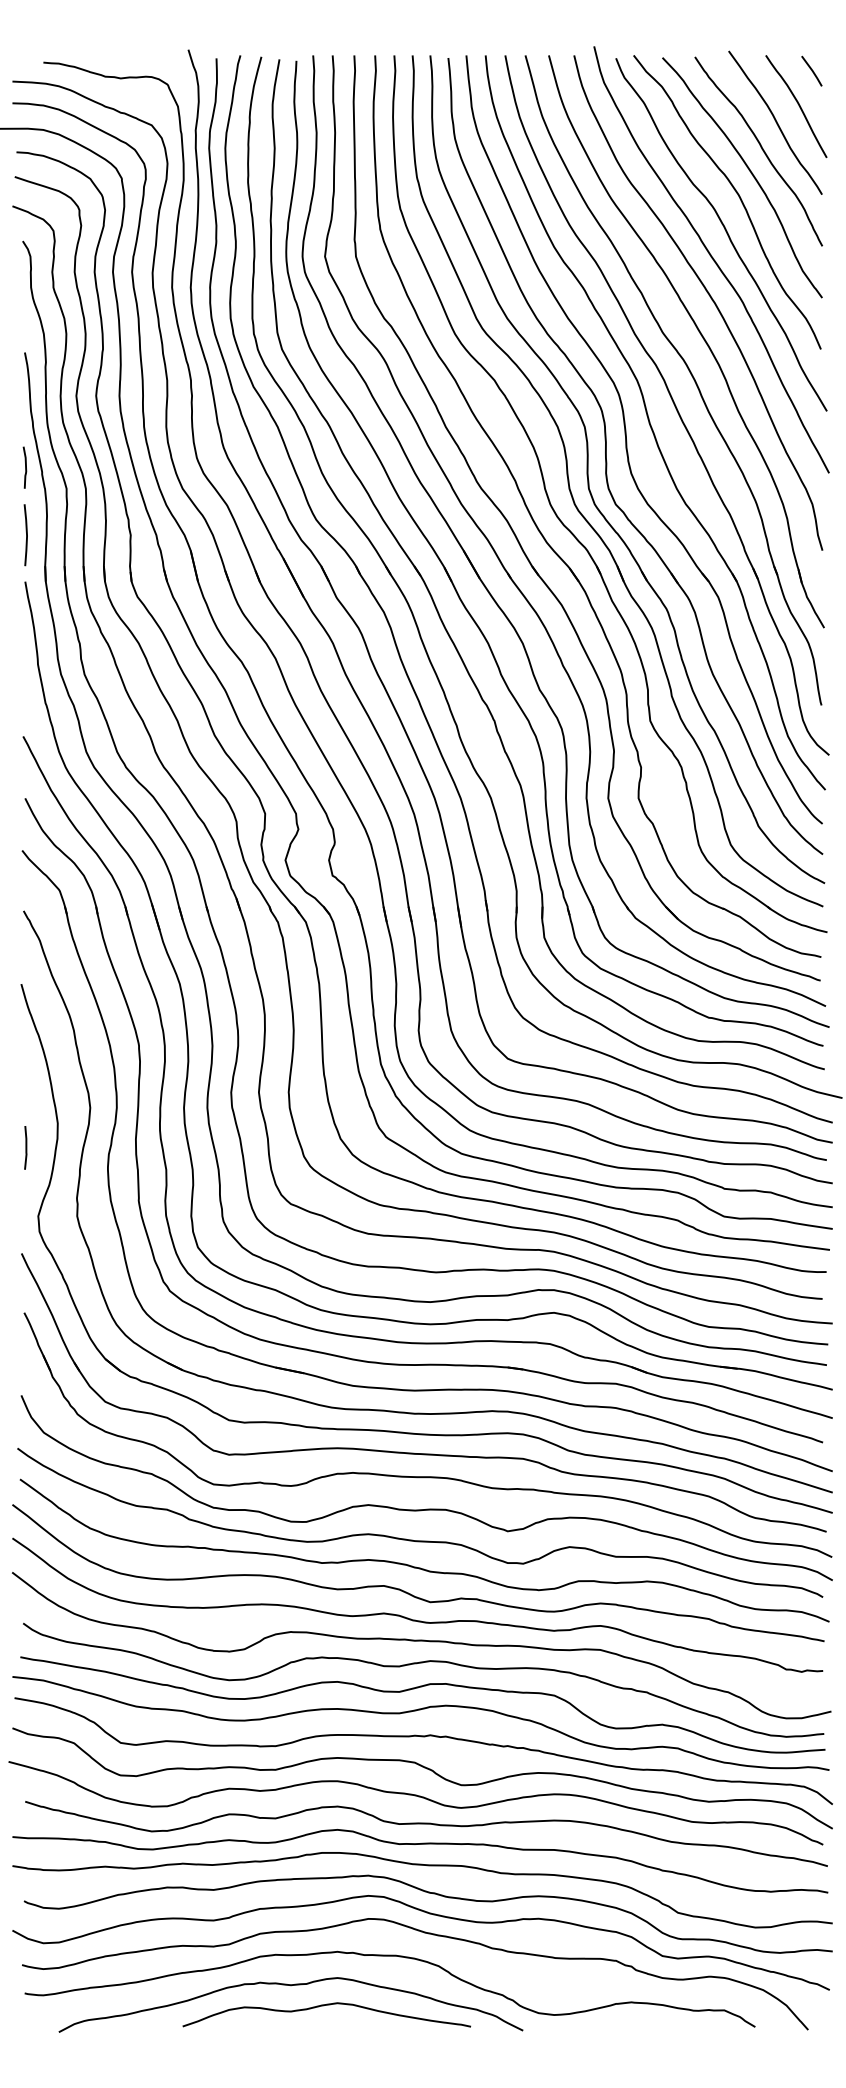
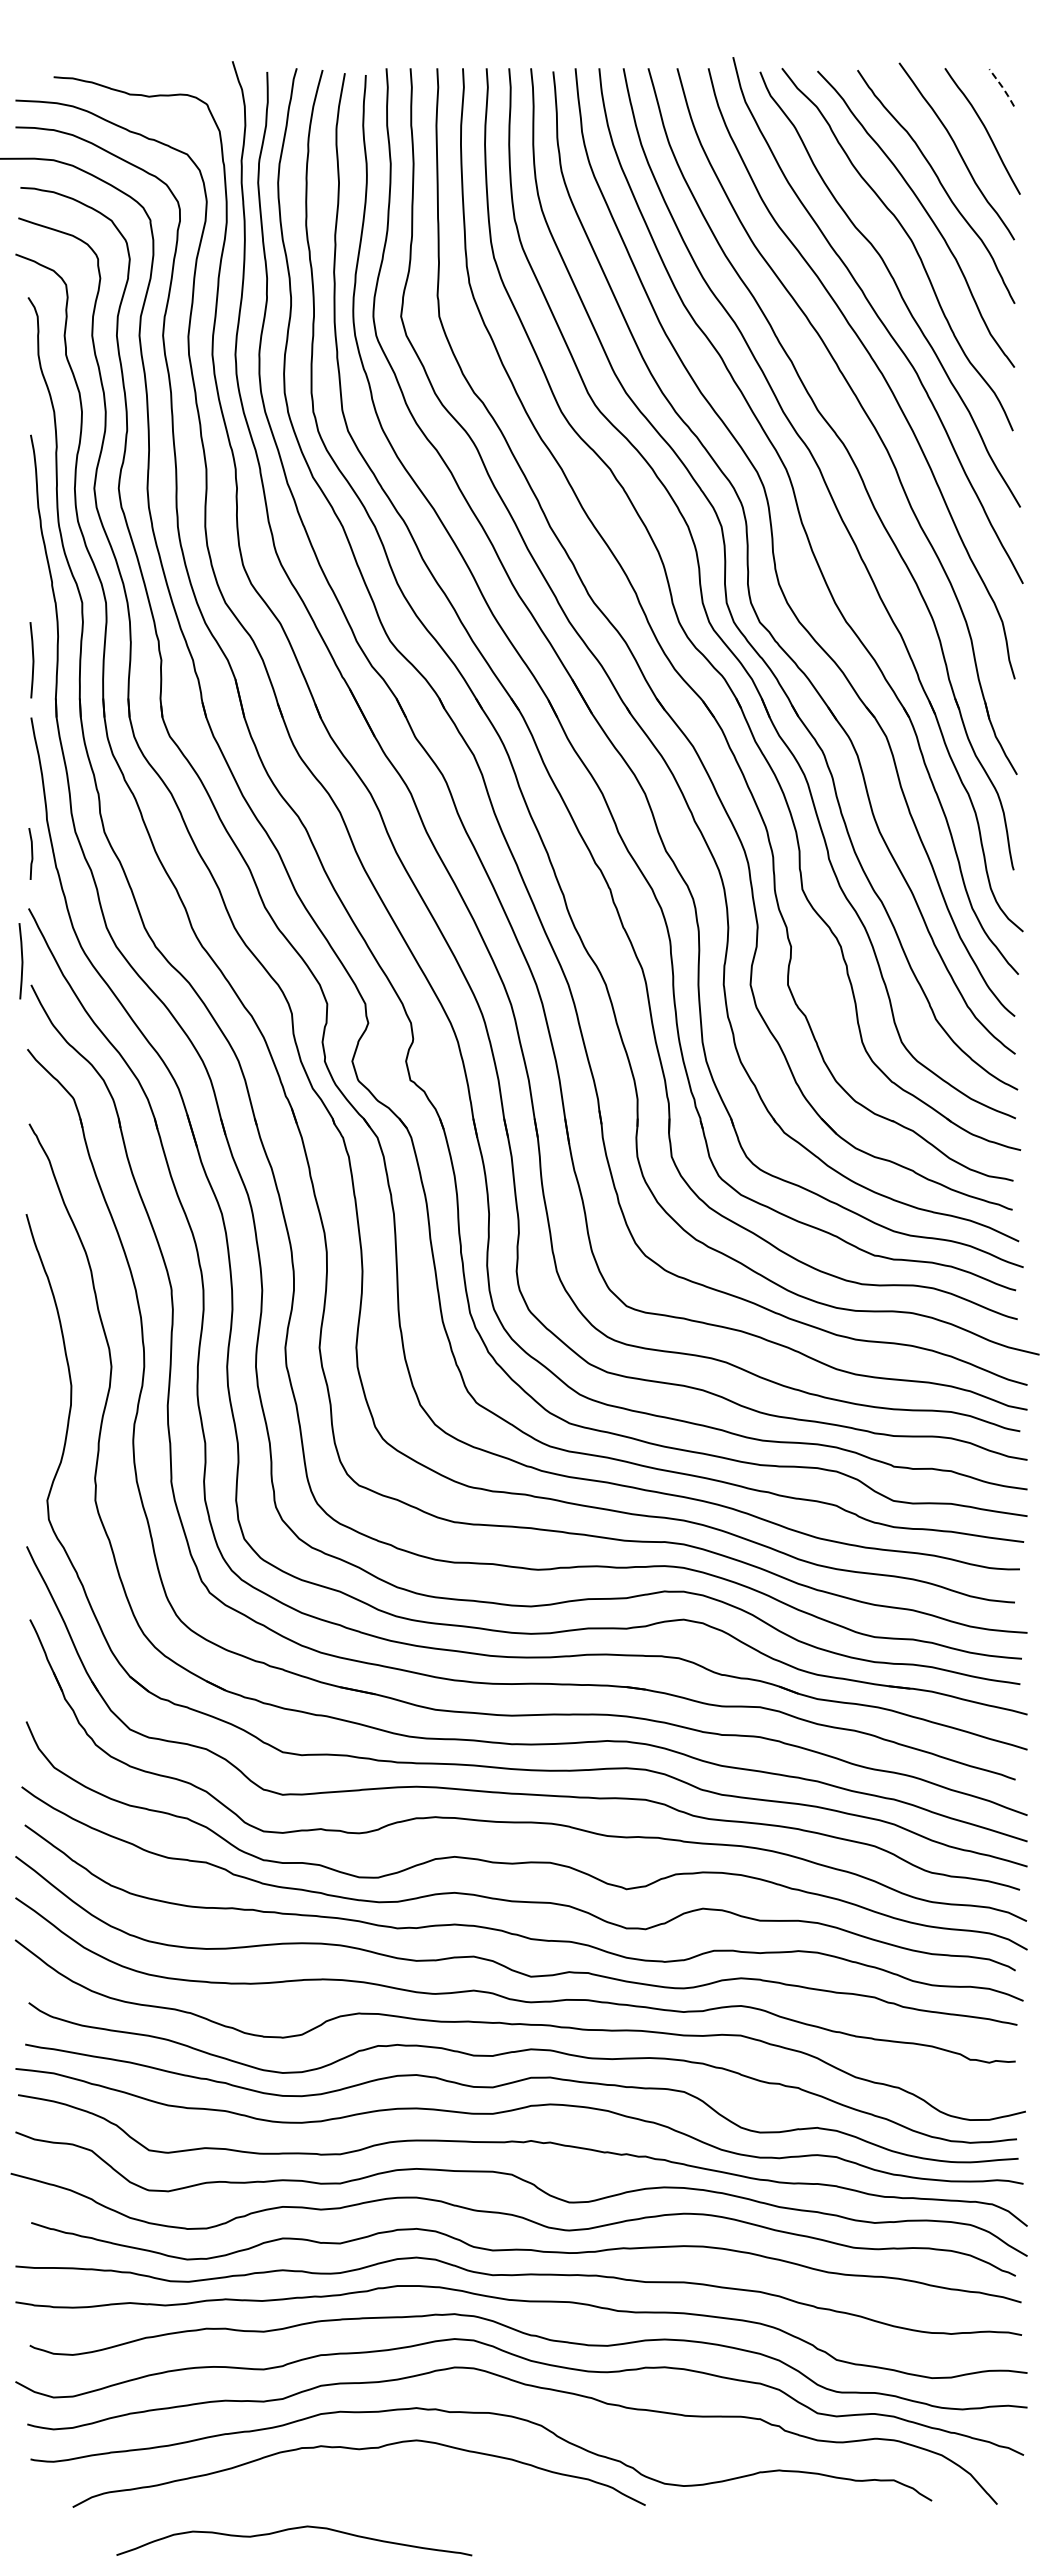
line: (812, 70) -> (1002, 87), solid -> dashed
curve: (25, 467) -> (31, 853), moved
line: (17, 779) -> (21, 961), added
line: (25, 1148) -> (31, 1416), removed
curve: (326, 2005) -> (294, 2529), moved

